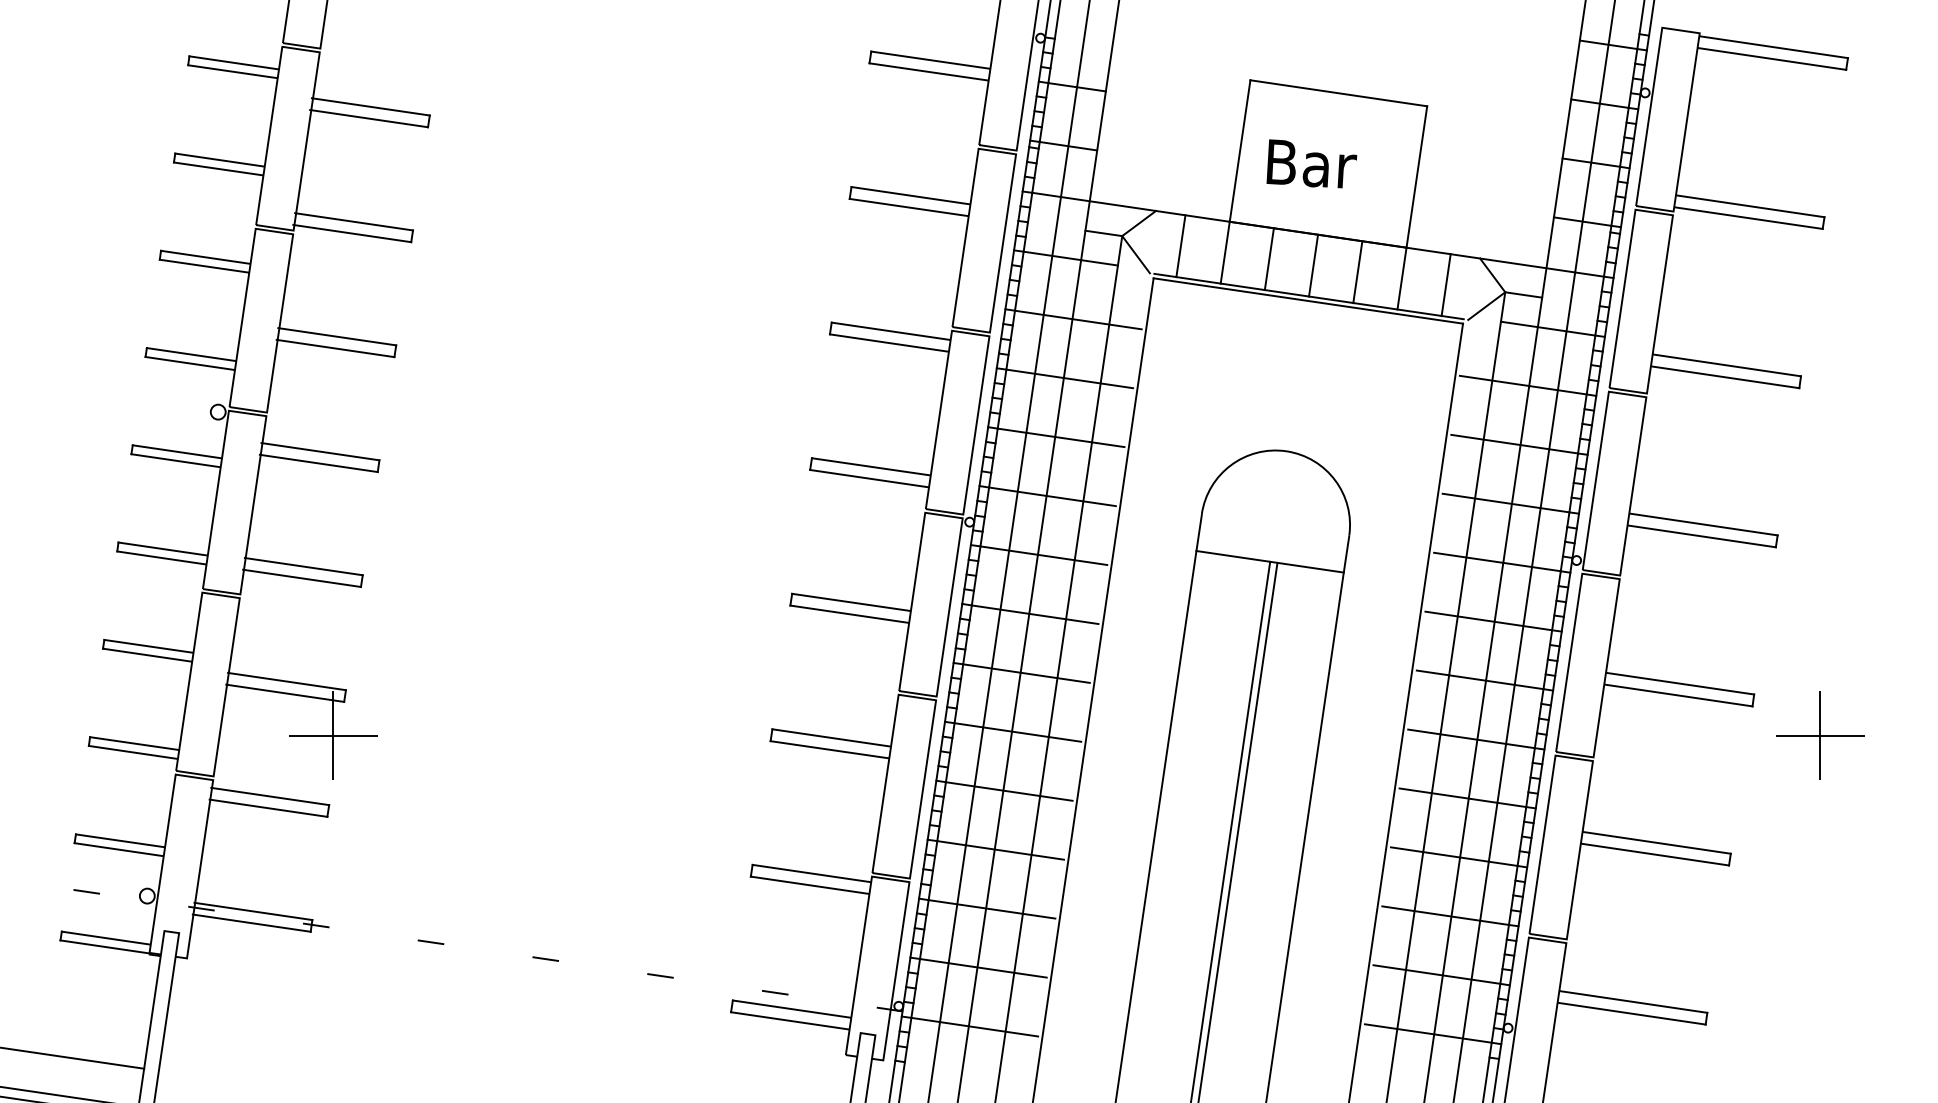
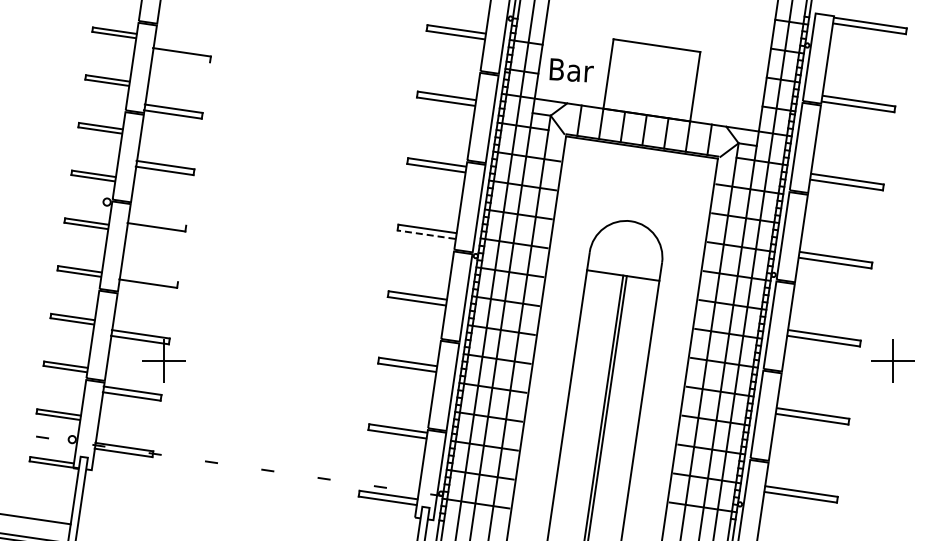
line: (369, 117) -> (181, 57), removed
text: (1311, 164) -> (571, 70), moved
line: (320, 451) -> (157, 221), removed
line: (869, 478) -> (426, 234), solid -> dashed
line: (304, 565) -> (149, 277), removed

